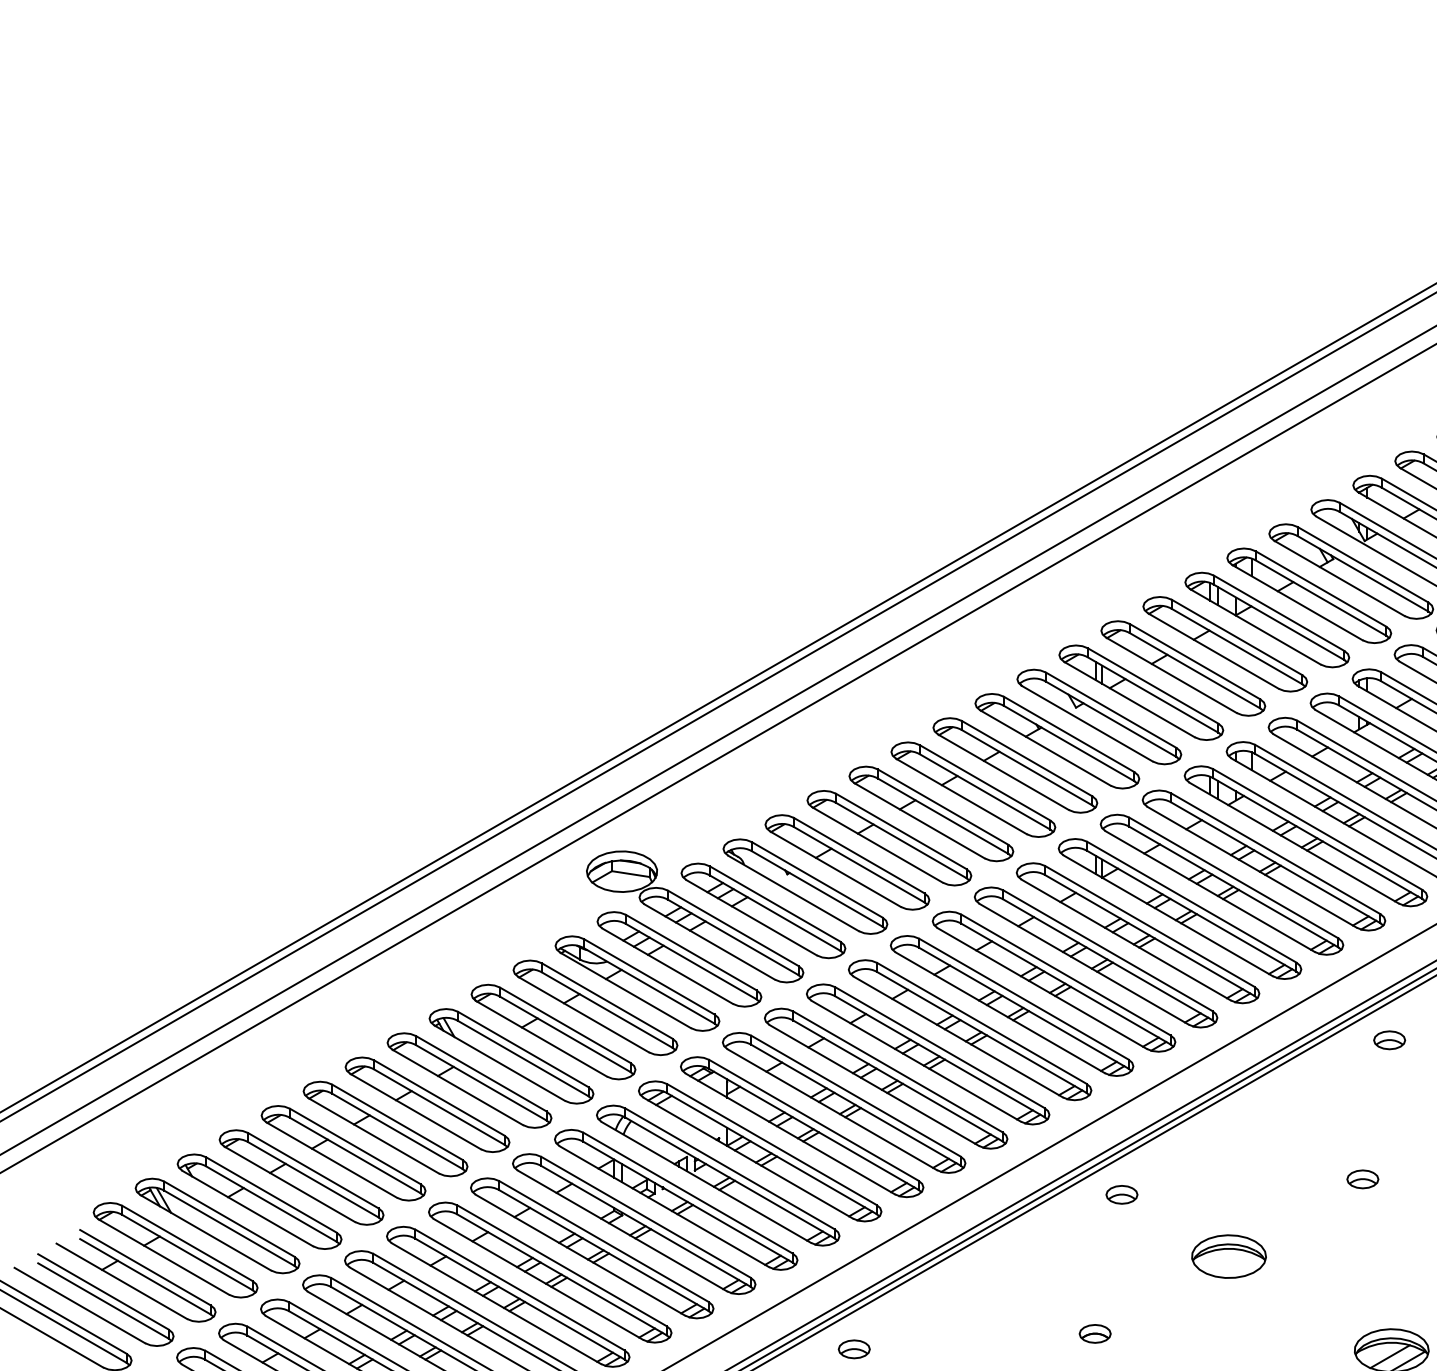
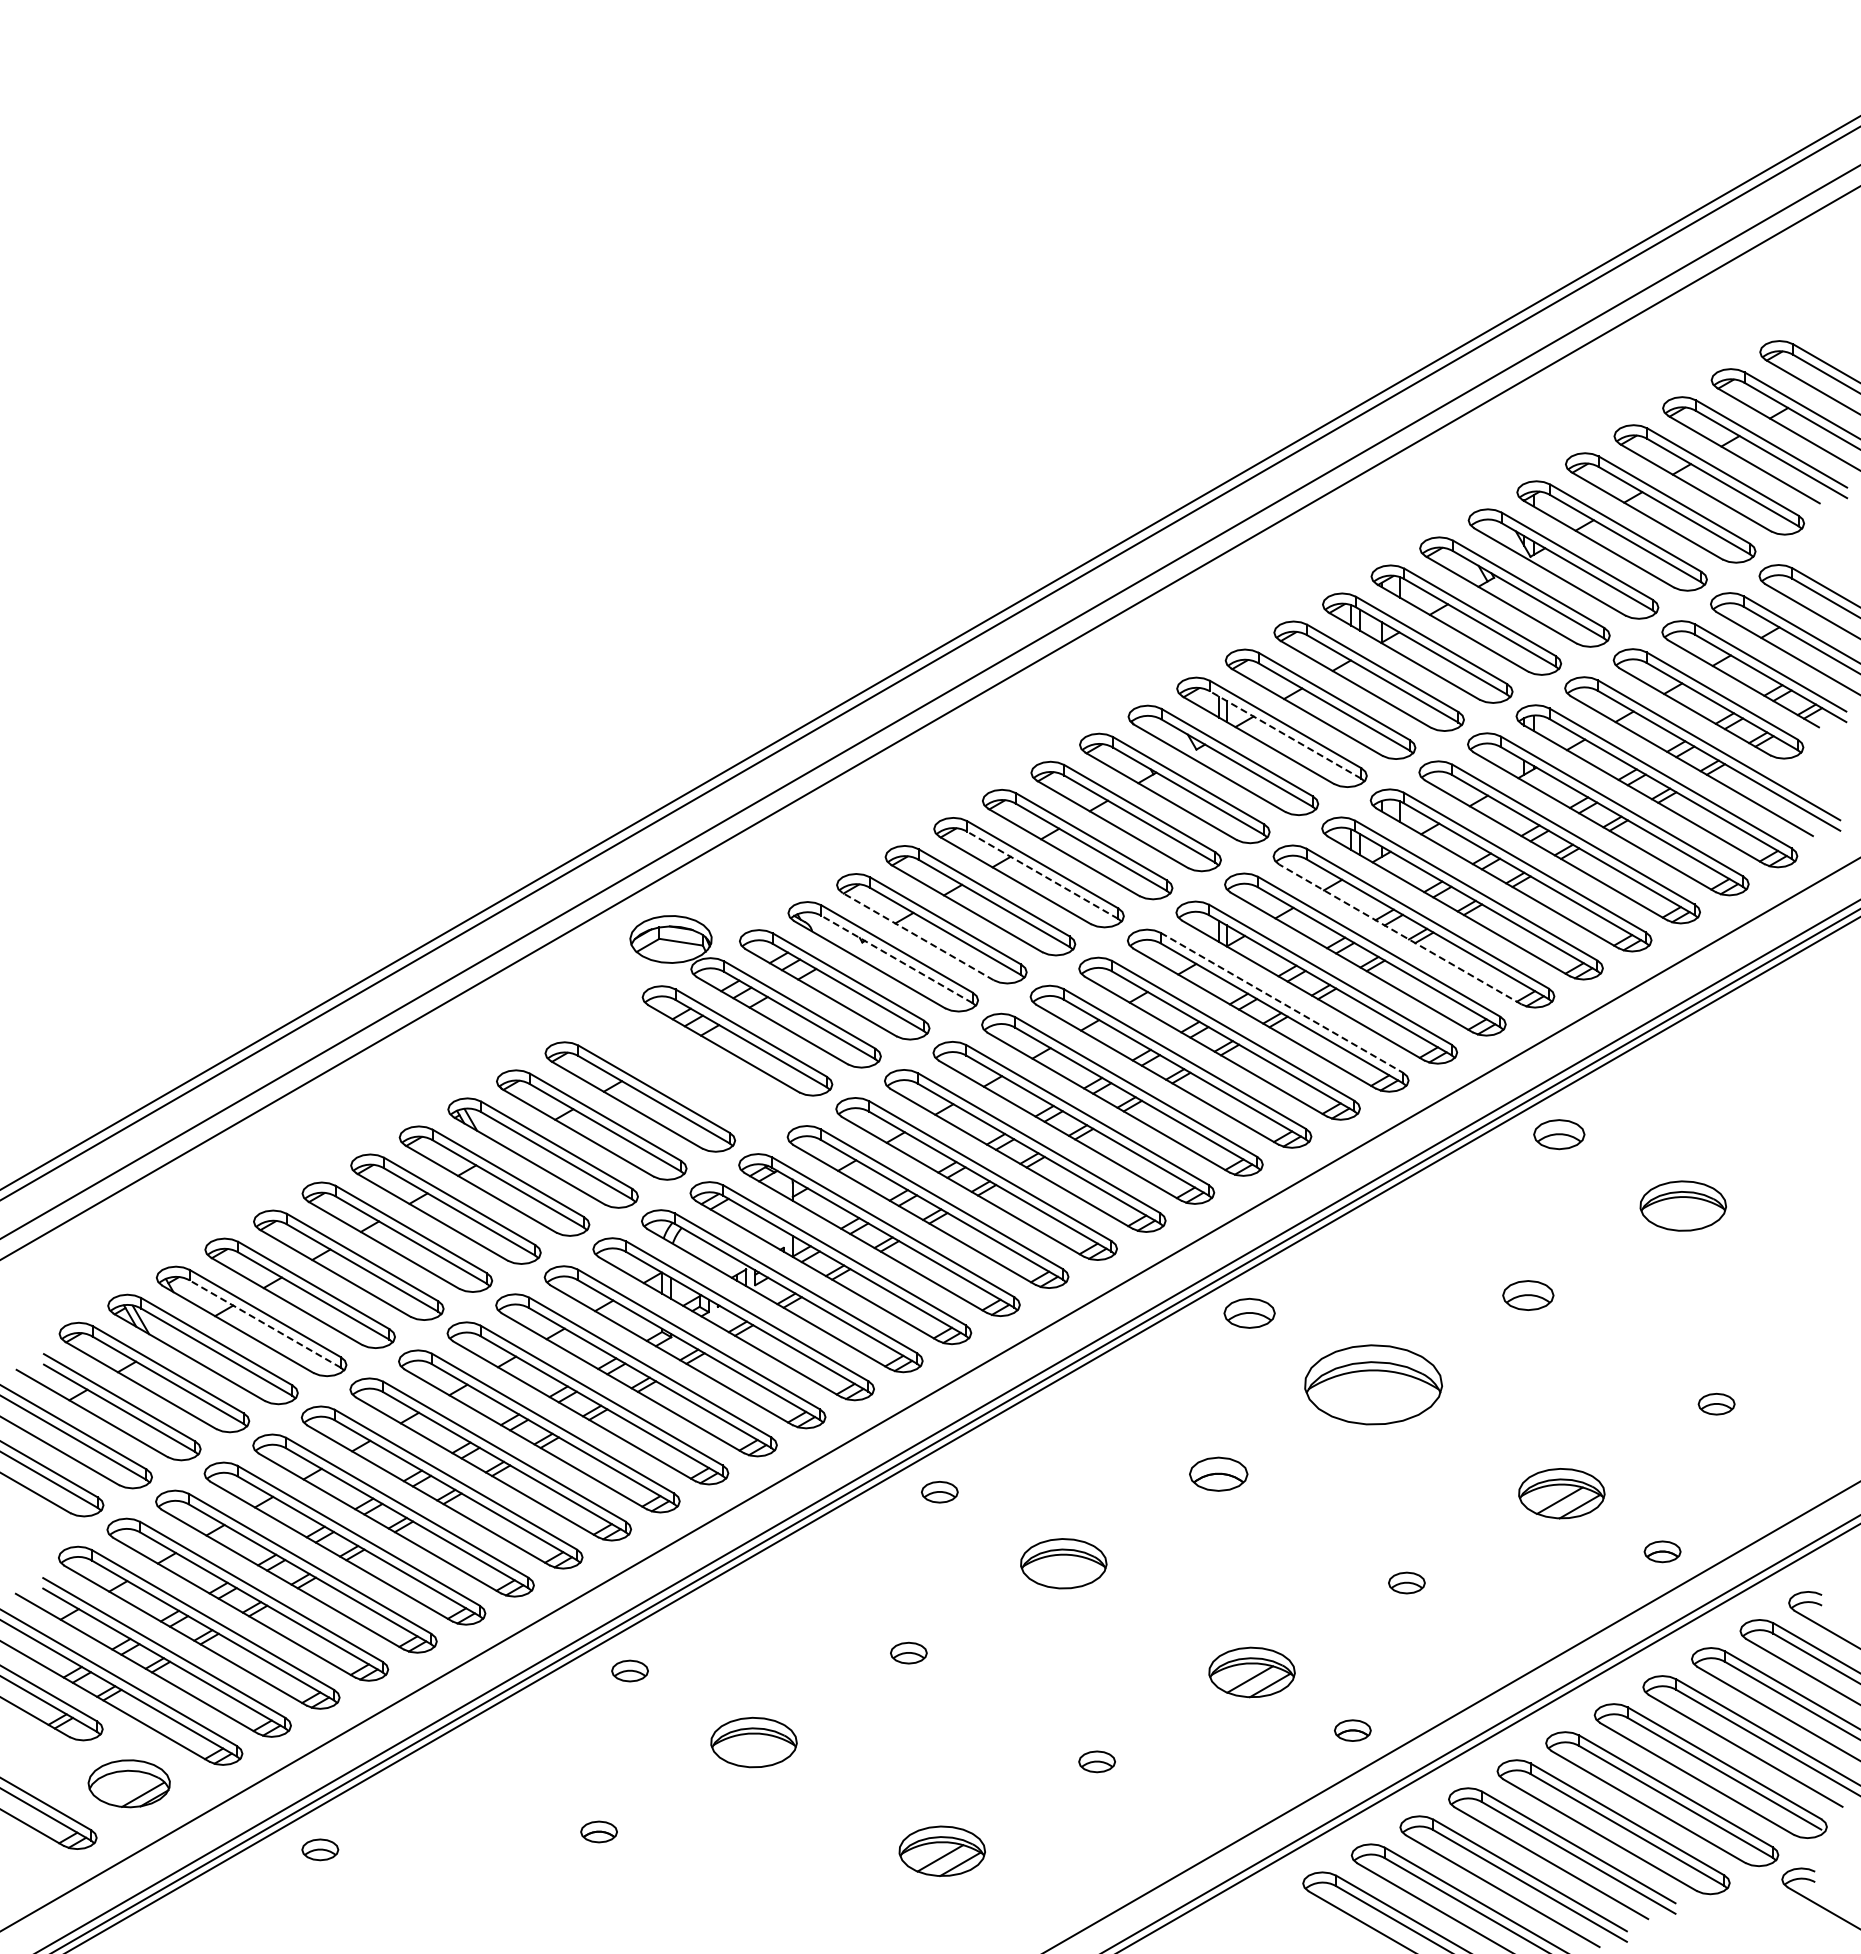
line: (1152, 694) -> (1285, 734), solid -> dashed
line: (943, 816) -> (1042, 875), solid -> dashed
line: (1252, 867) -> (1400, 934), solid -> dashed
line: (835, 869) -> (917, 936), solid -> dashed
line: (816, 889) -> (896, 959), solid -> dashed
line: (1149, 926) -> (1281, 1002), solid -> dashed
part: (637, 983) -> (688, 1068), removed
part: (1389, 1040) -> (1559, 1134), size x1.4
part: (1362, 1179) -> (1528, 1295), size x1.4
part: (1121, 1194) -> (1249, 1313), size x1.4
line: (270, 1203) -> (264, 1323), solid -> dashed
part: (1229, 1256) -> (1373, 1384), size x1.6
part: (1095, 1334) -> (1218, 1474), size x1.6

